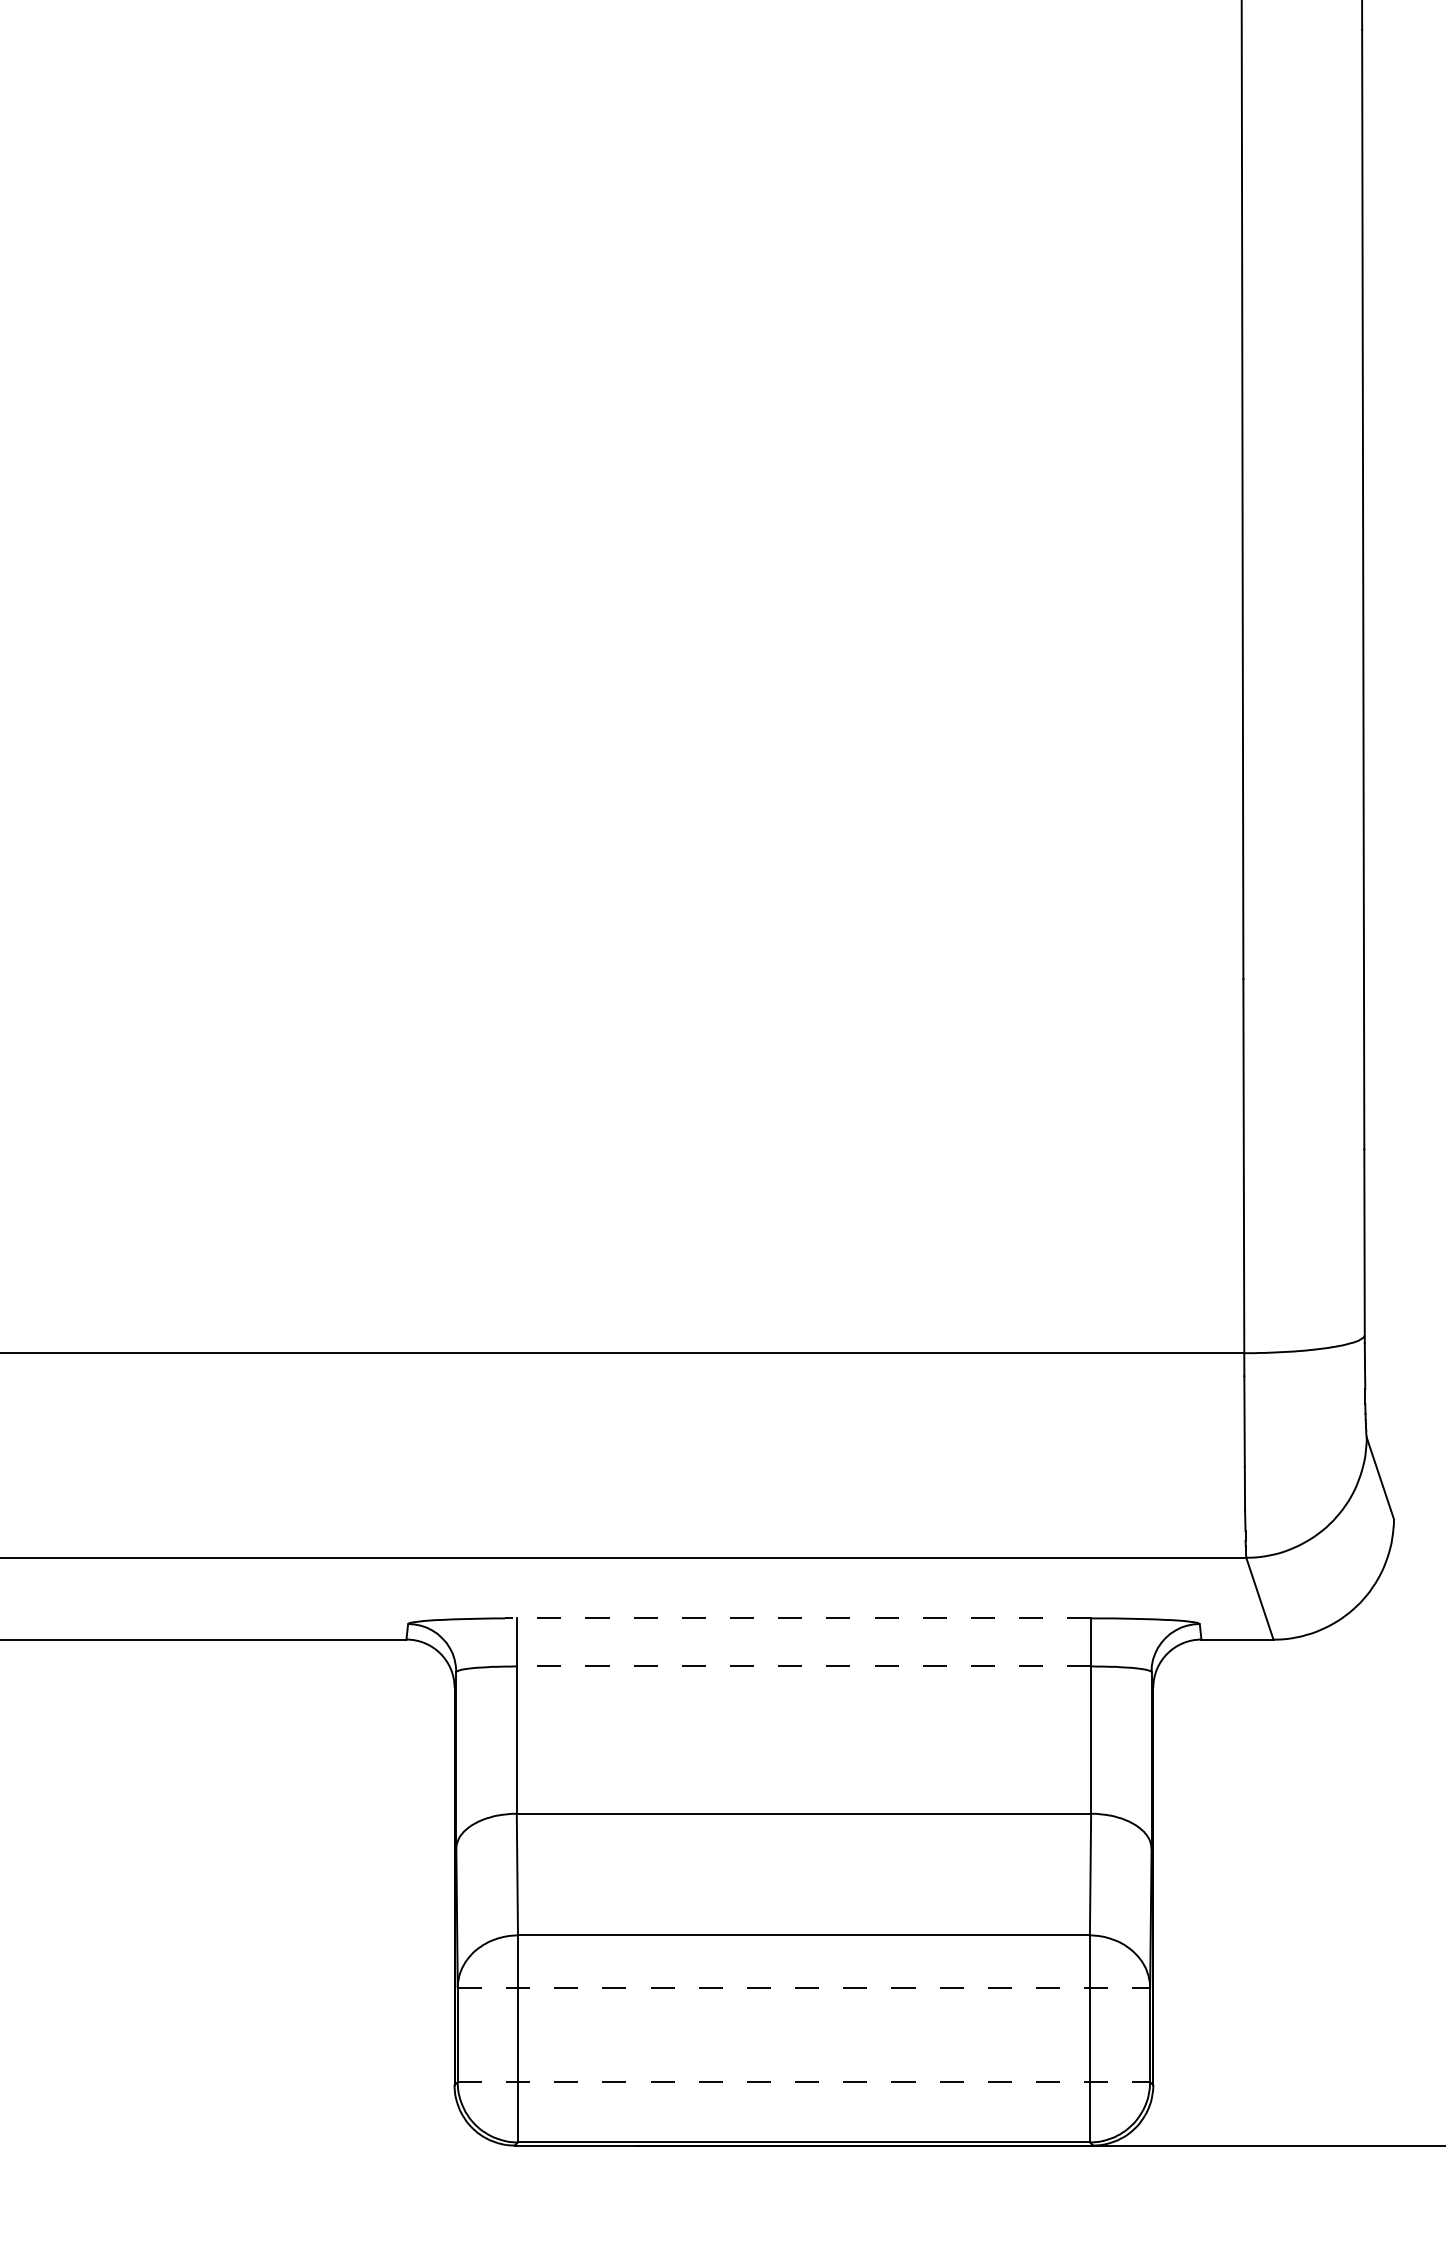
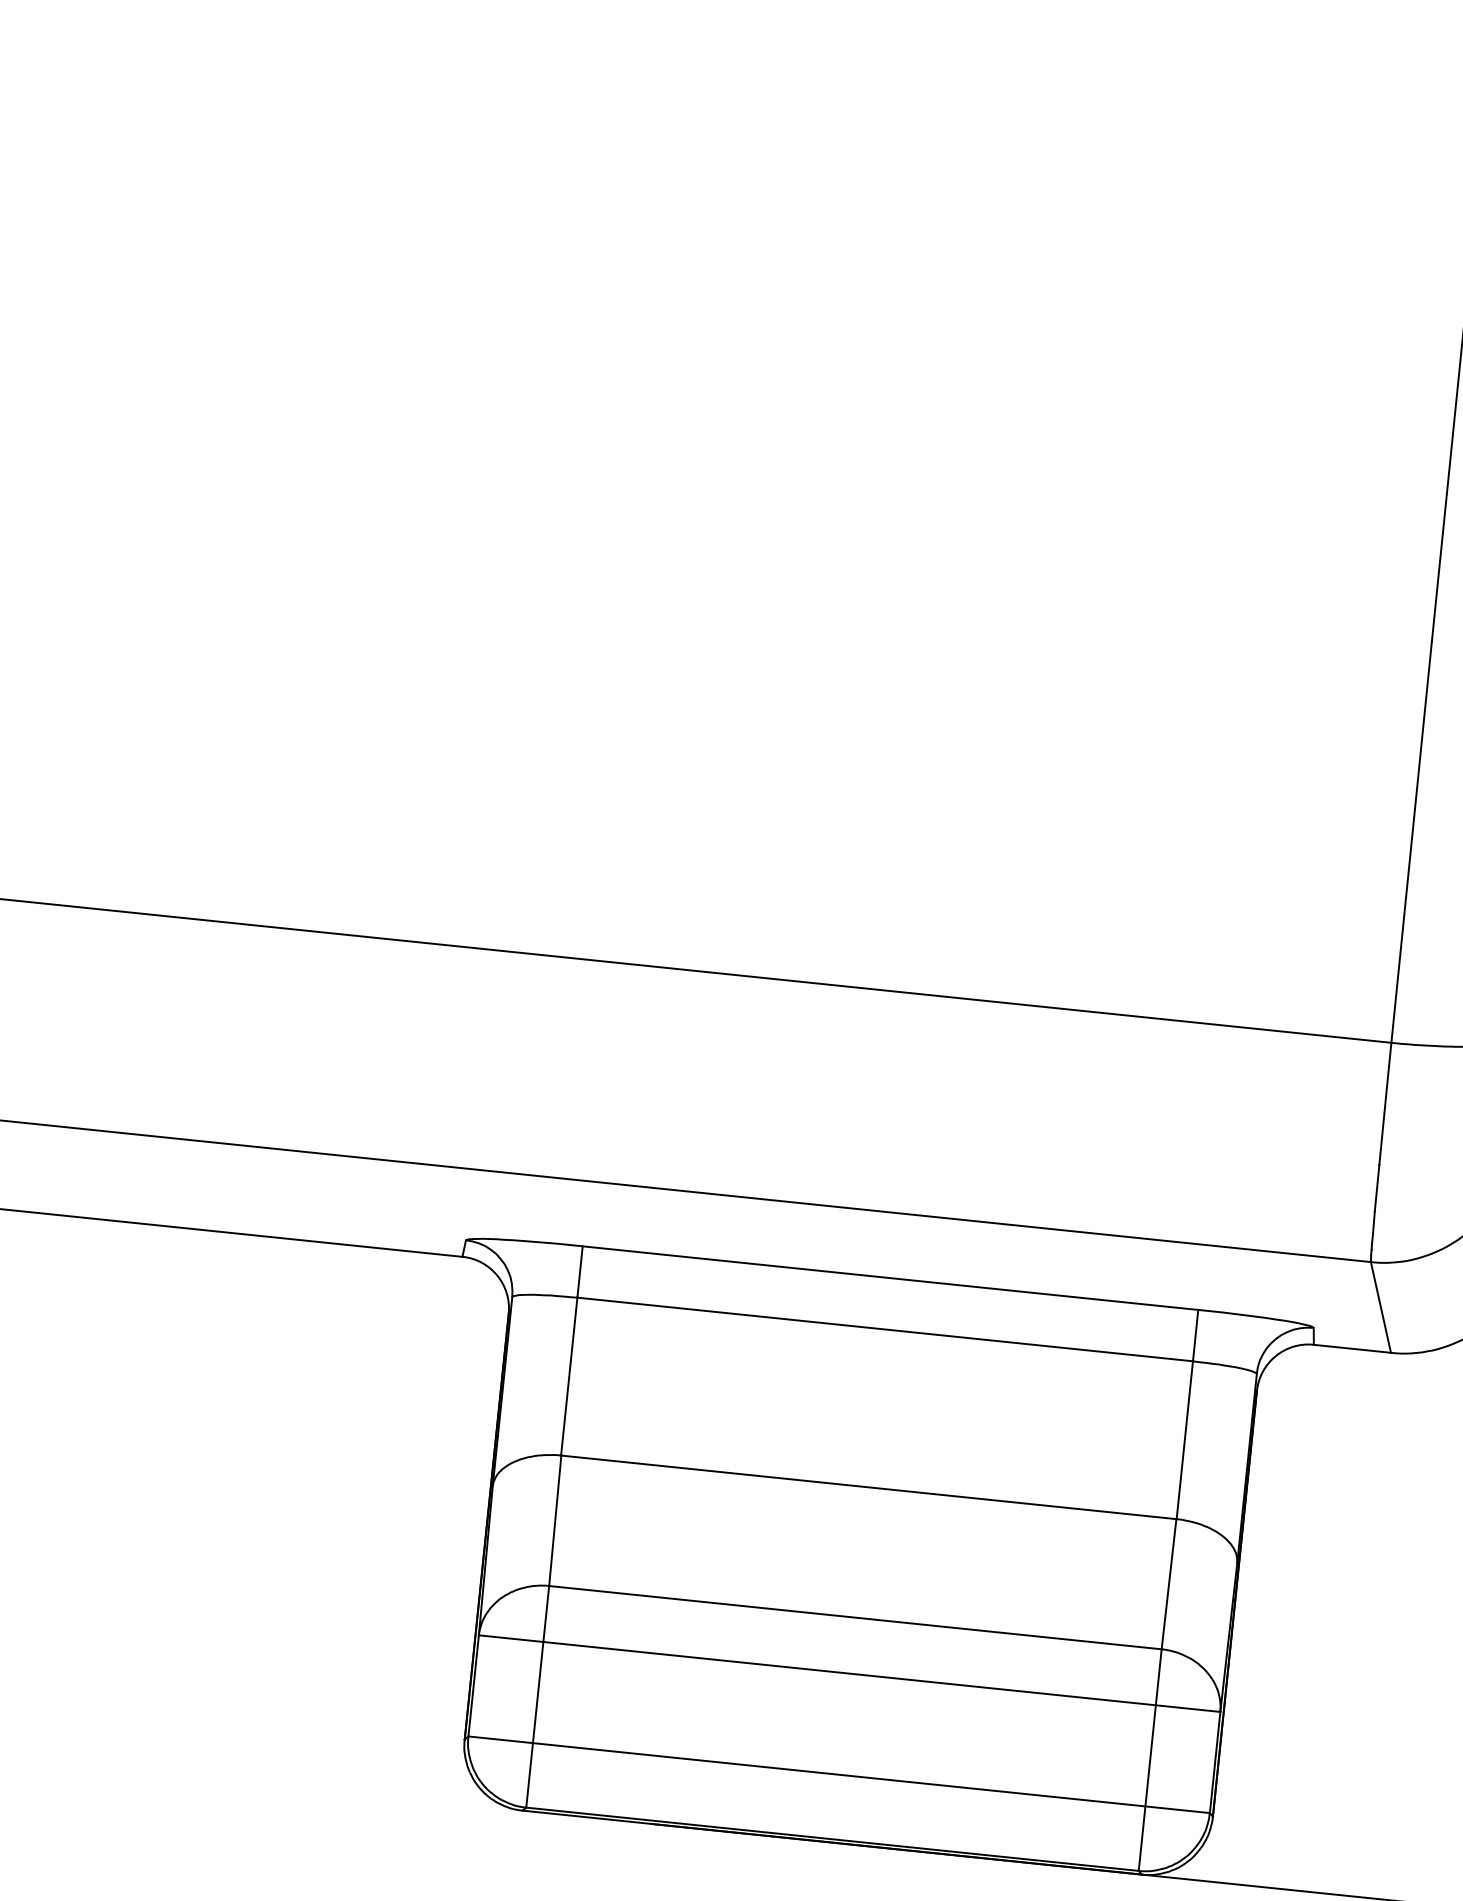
line: (797, 1618) -> (883, 1277), dashed -> solid
line: (803, 1666) -> (884, 1329), dashed -> solid
line: (804, 1987) -> (850, 1673), dashed -> solid
line: (804, 2082) -> (839, 1775), dashed -> solid

